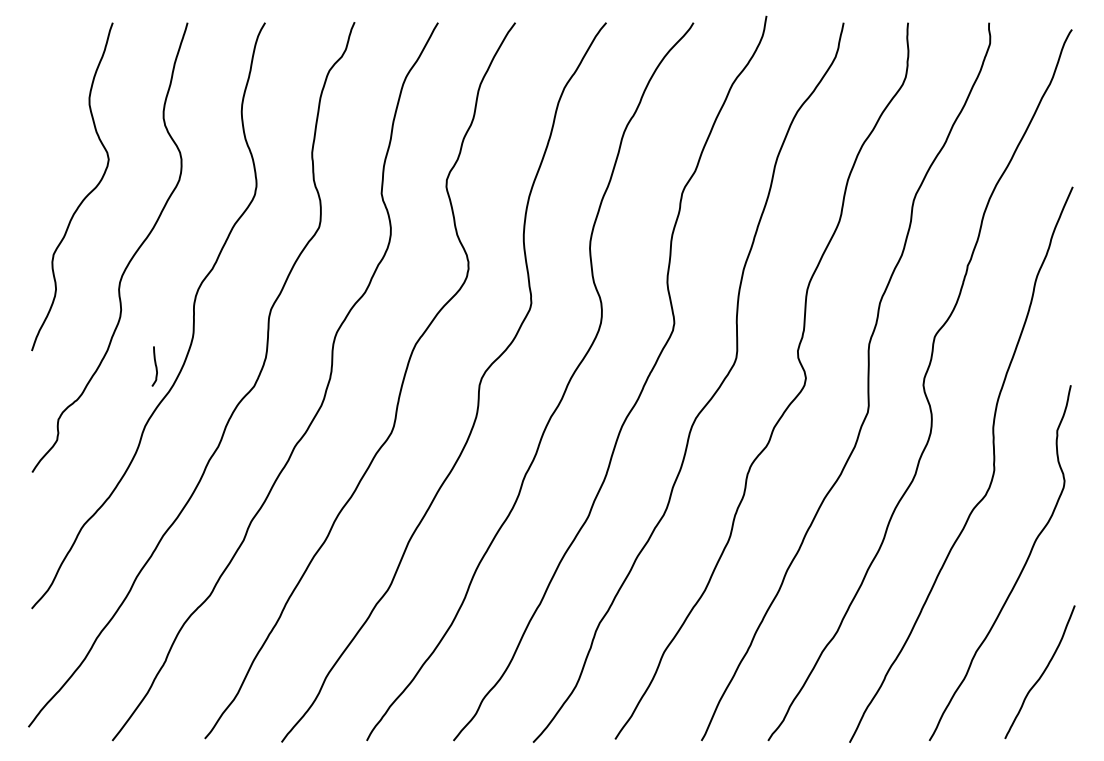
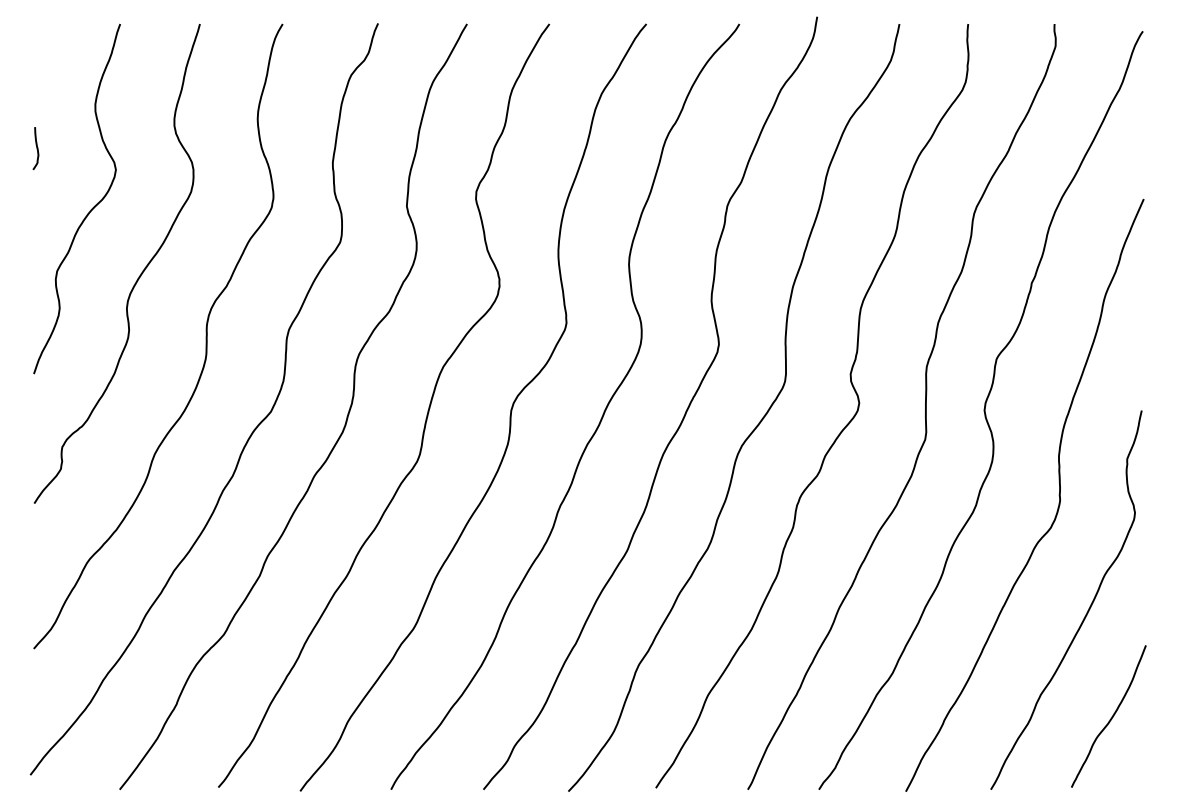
curve: (155, 366) -> (36, 148), moved

